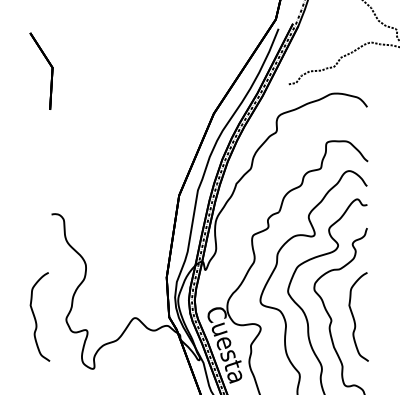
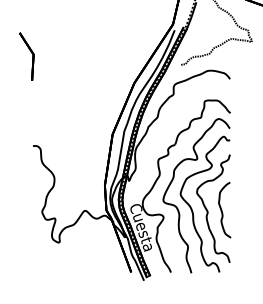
curve: (36, 317) -> (23, 210), removed

